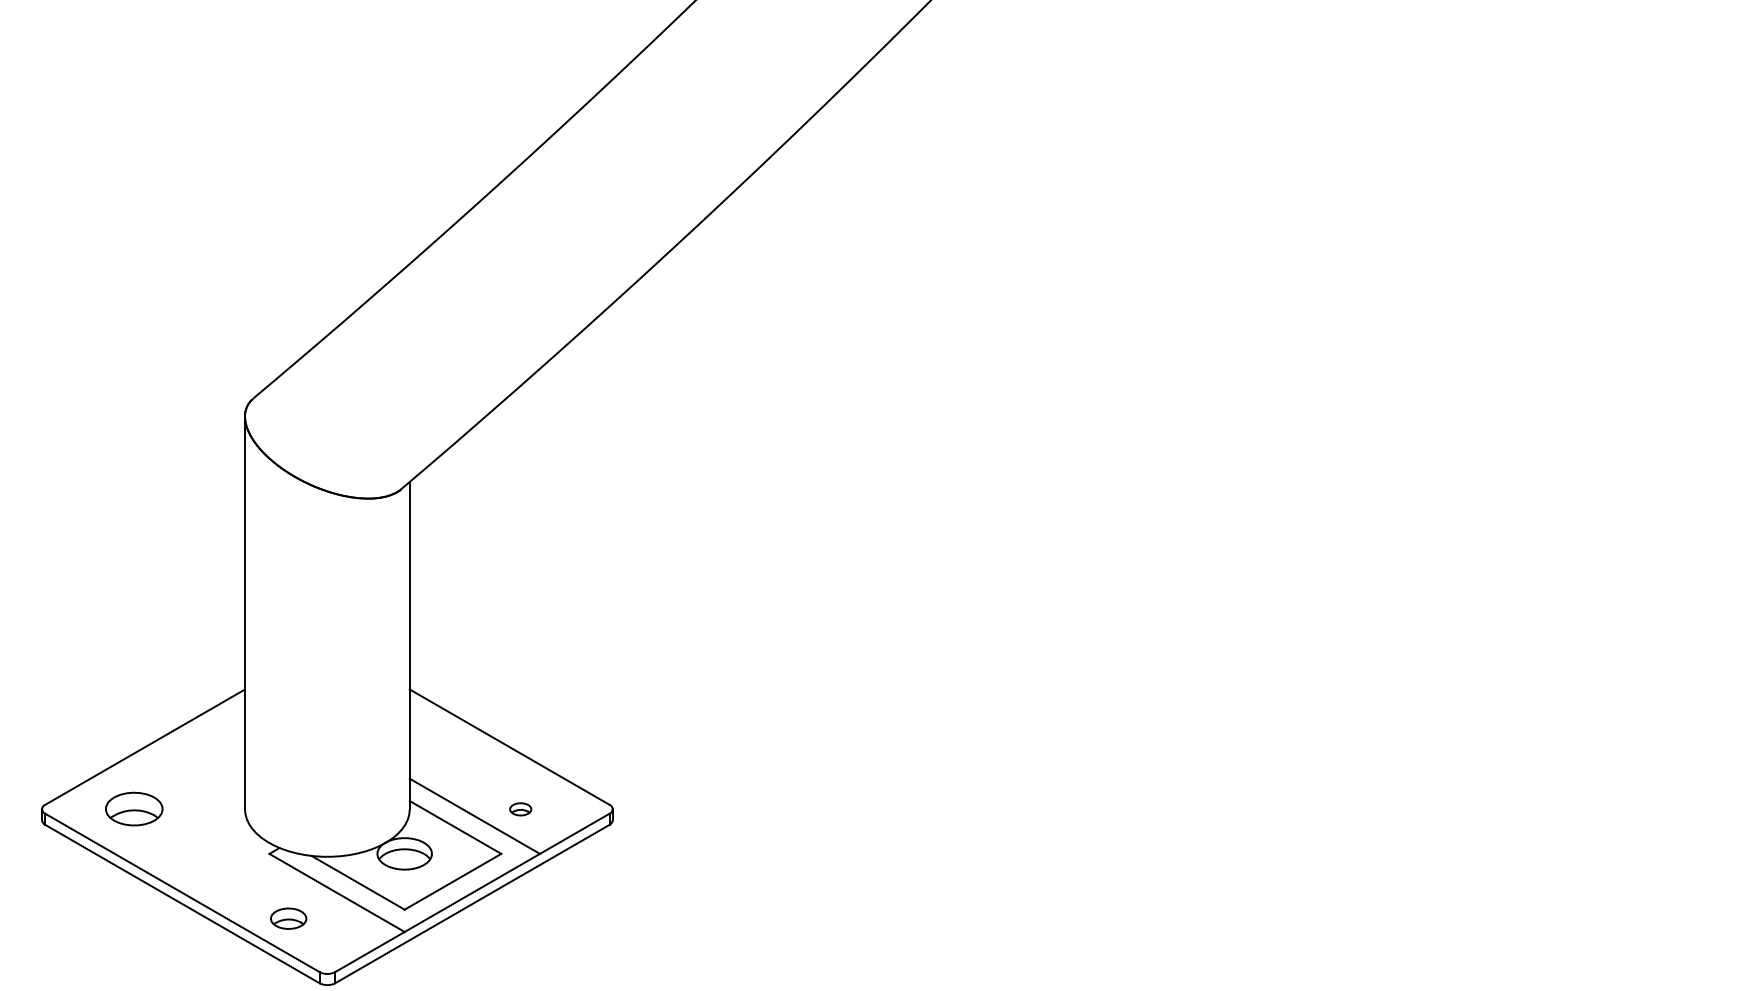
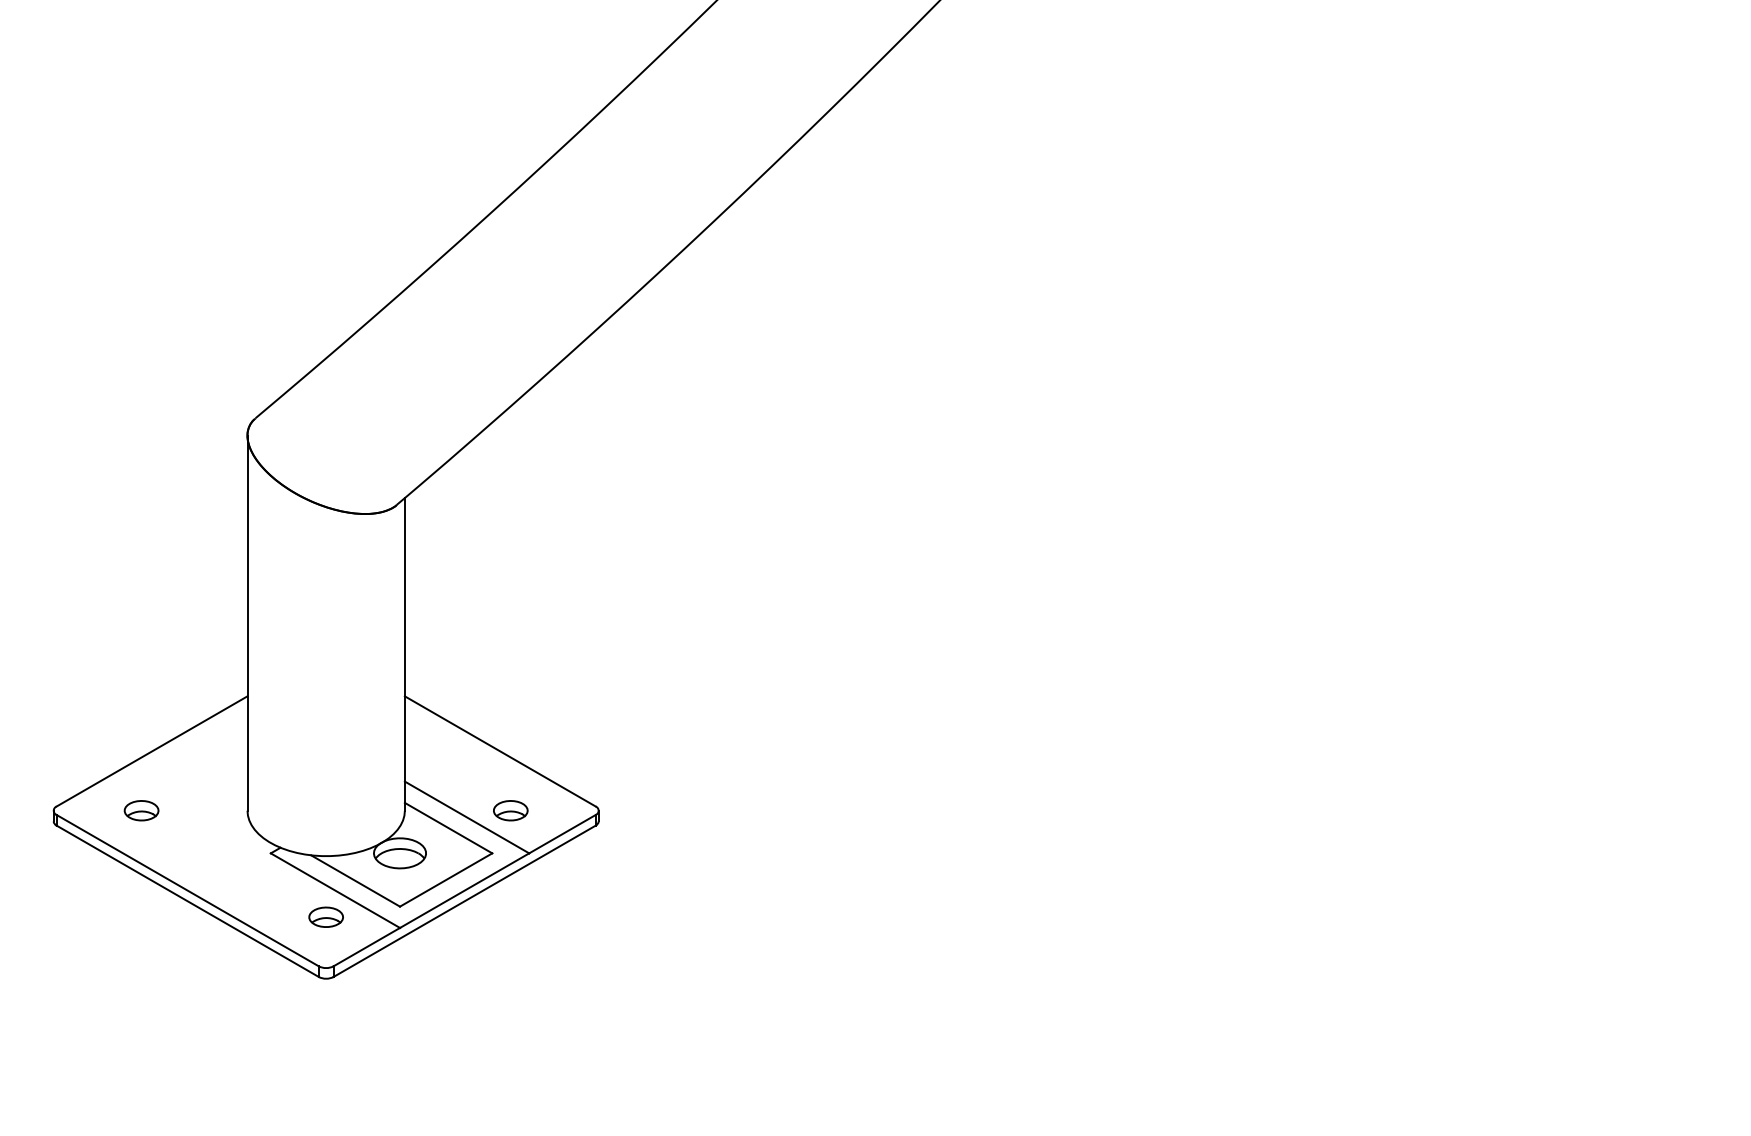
part: (134, 809) -> (141, 810), size x0.62
part: (520, 809) -> (510, 810), size x1.67
part: (287, 917) -> (325, 916), moved

